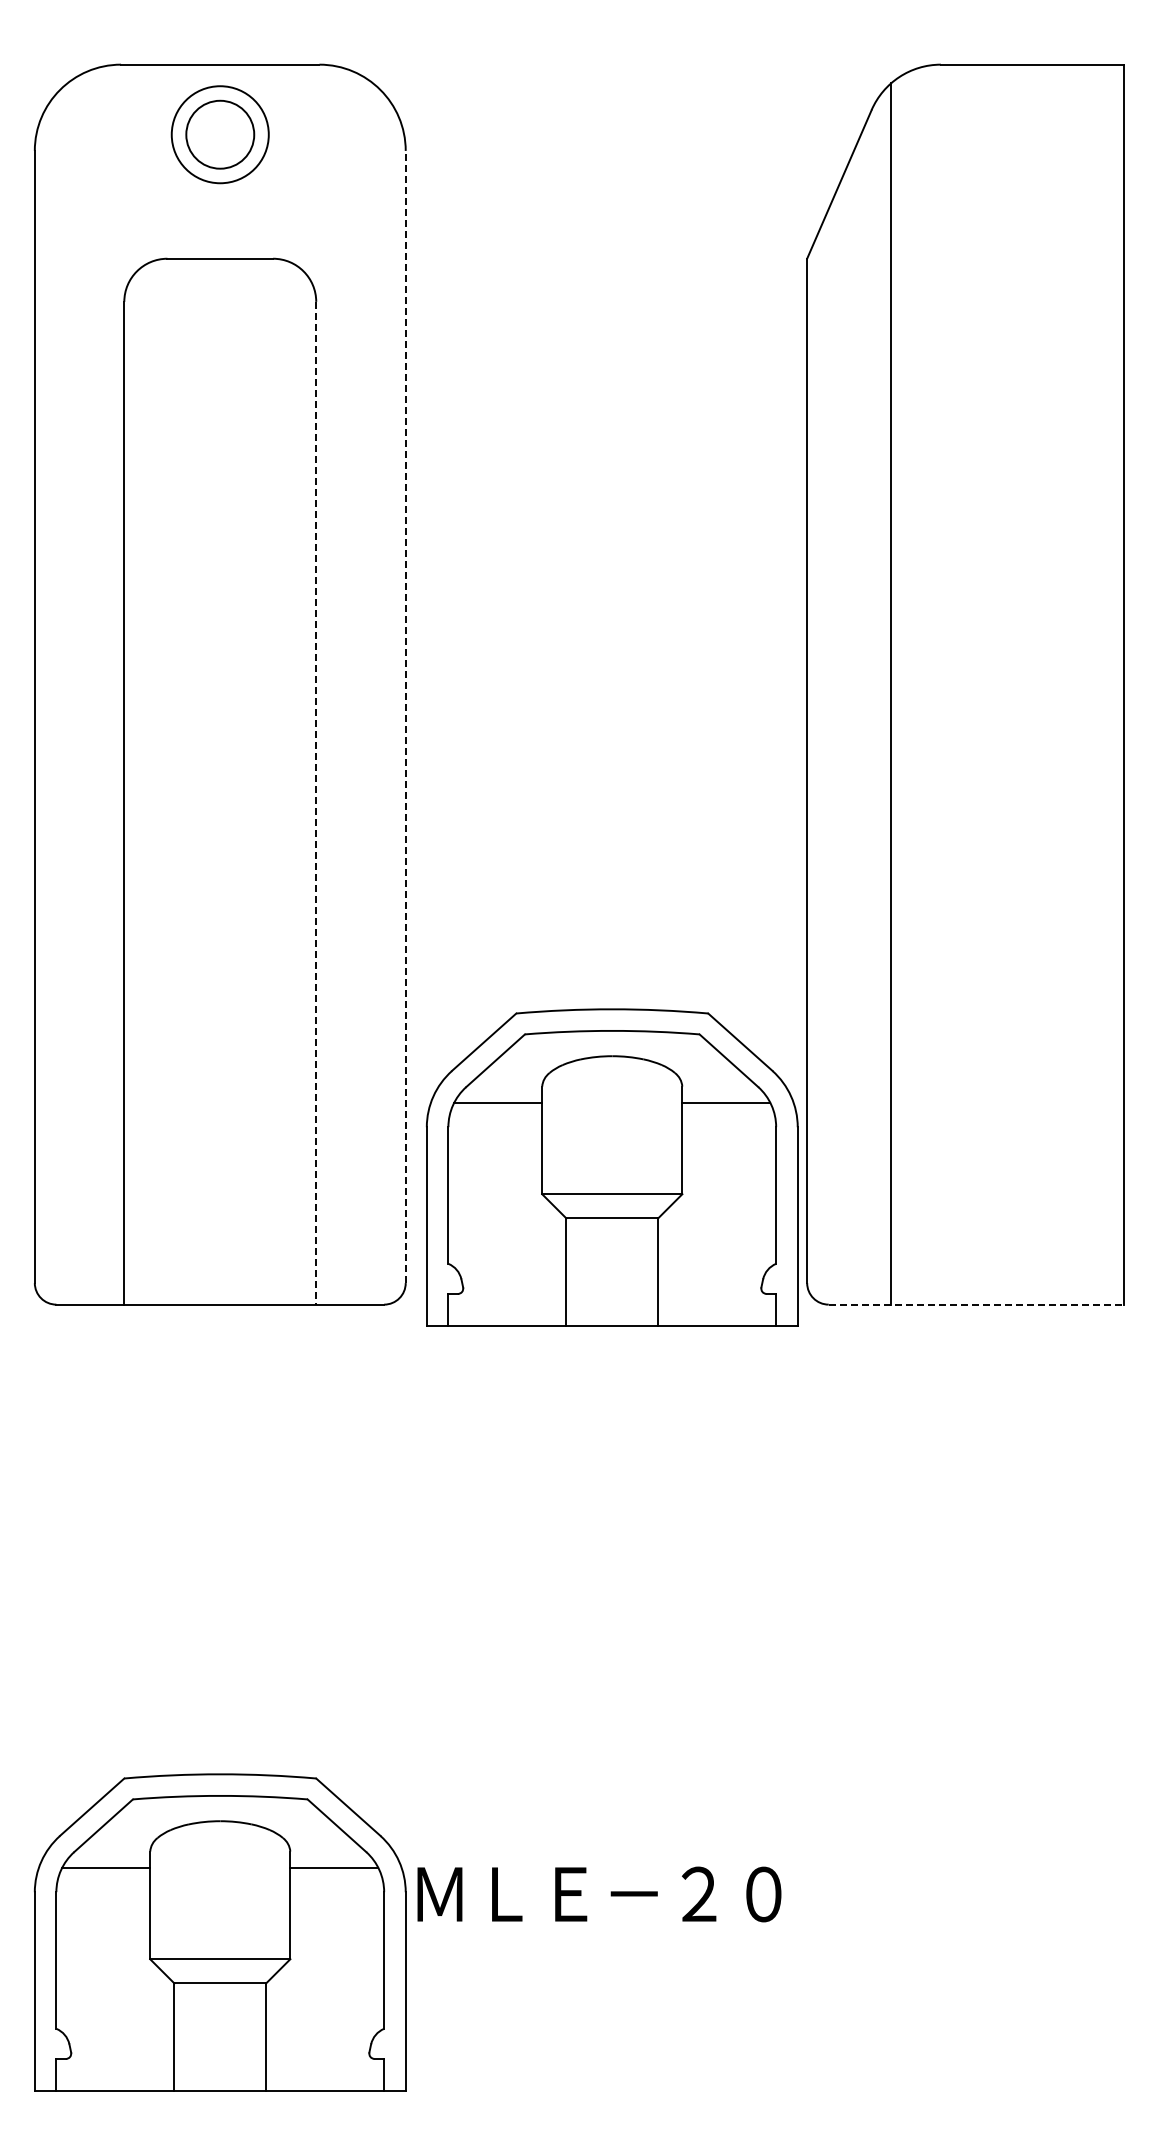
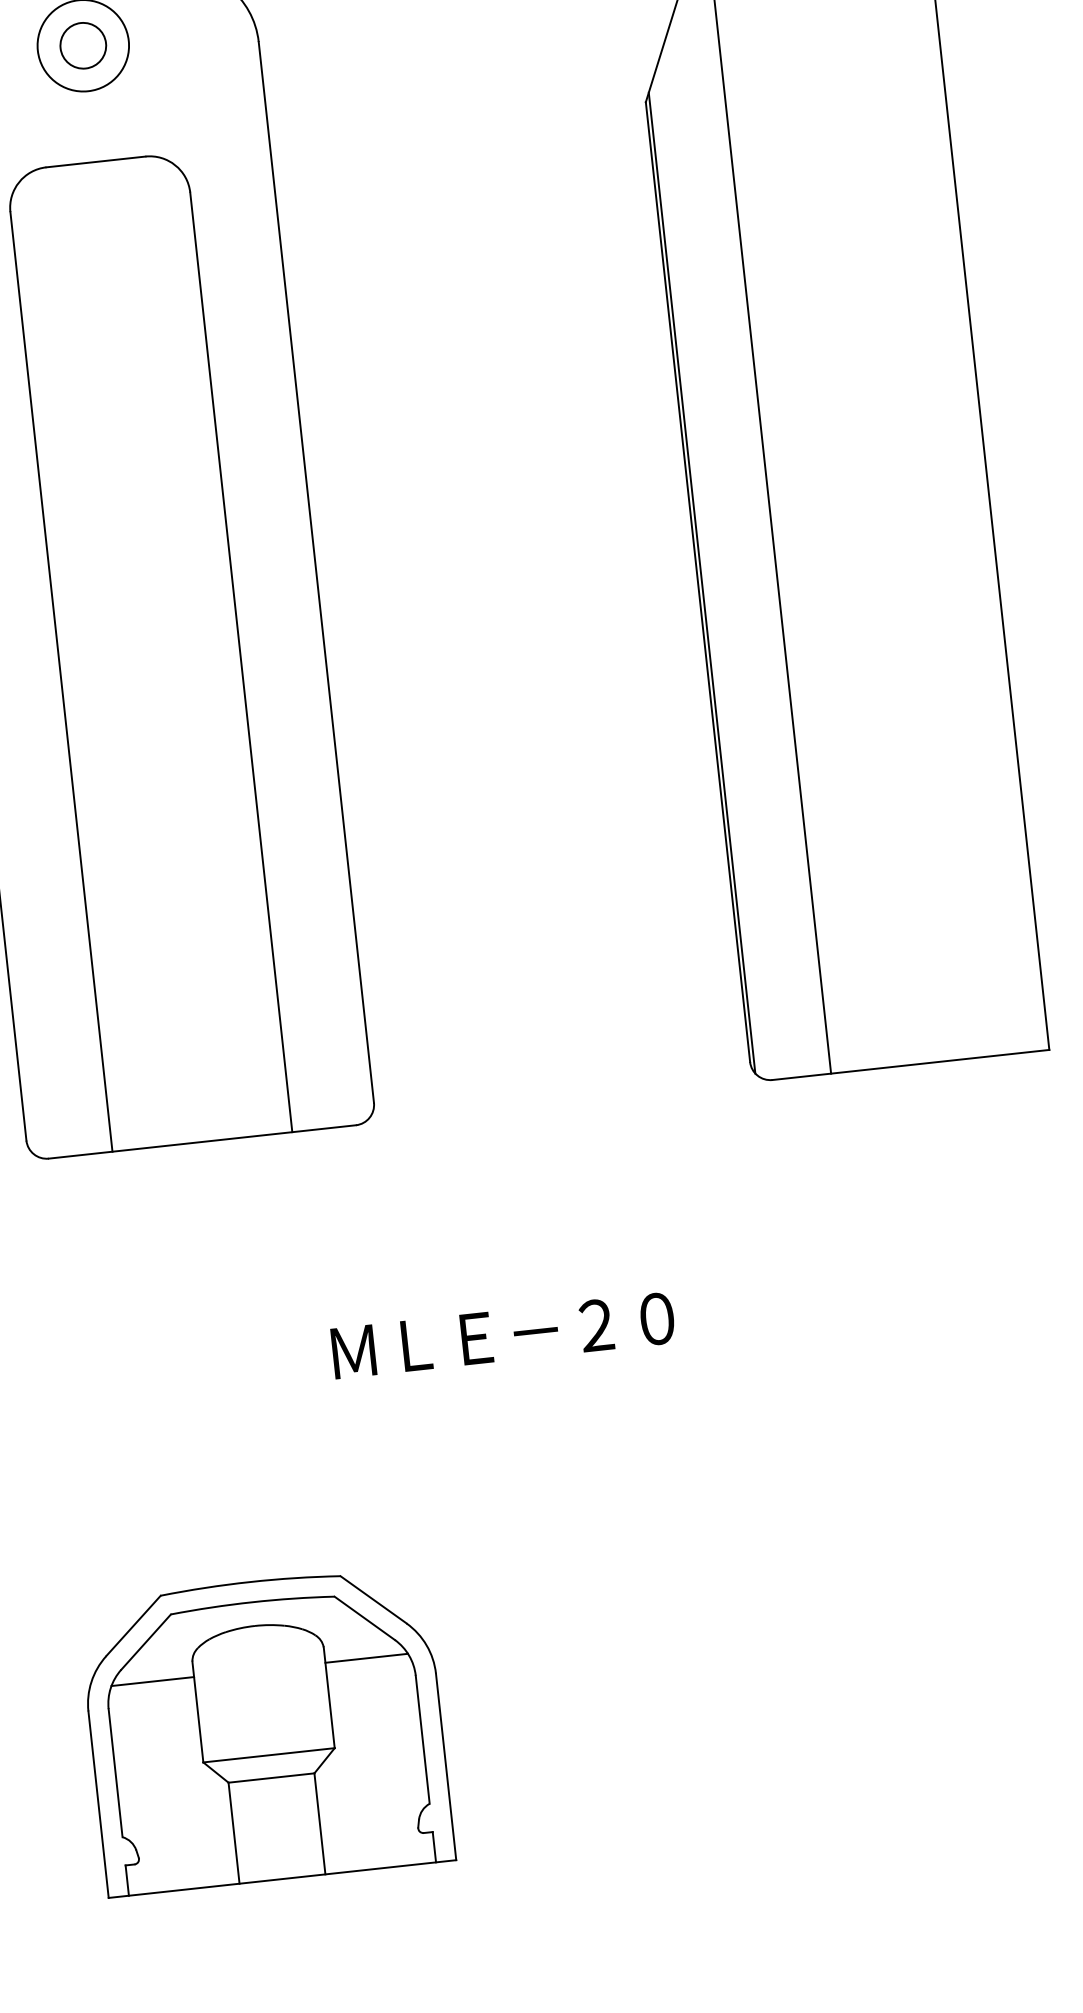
circle: (220, 134) -> (83, 45), size x0.71
line: (405, 716) -> (316, 572), dashed -> solid
line: (811, 772) -> (702, 583), added
line: (316, 803) -> (241, 662), dashed -> solid
part: (612, 1167) -> (555, 973), removed
line: (976, 1304) -> (910, 1064), dashed -> solid
text: (599, 1894) -> (503, 1335), moved

